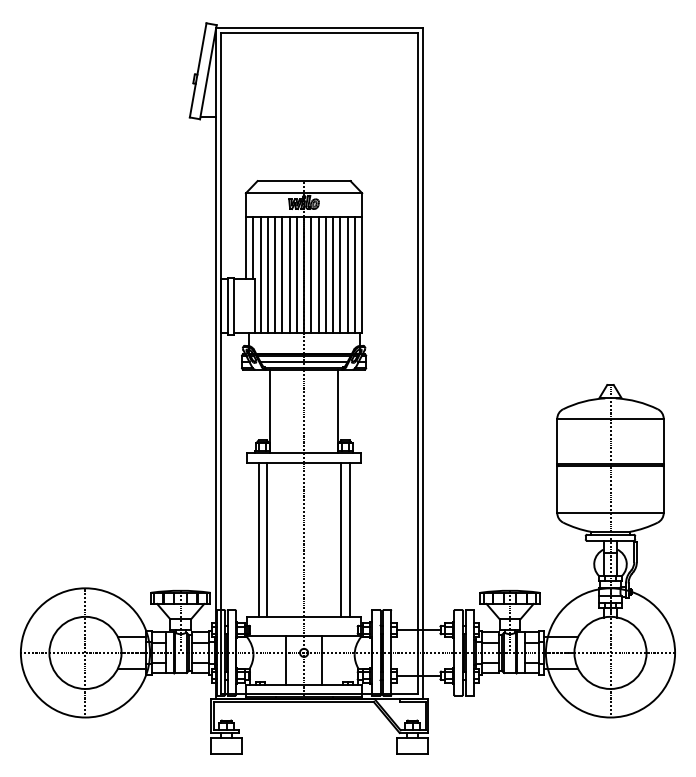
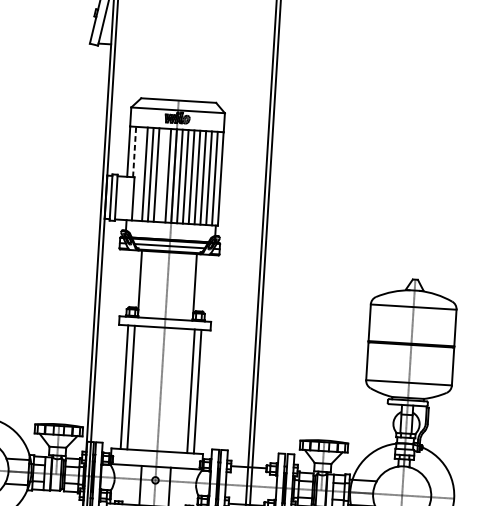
line: (253, 247) -> (134, 151), solid -> dashed
line: (260, 274) -> (139, 173), removed
line: (289, 274) -> (162, 175), removed

